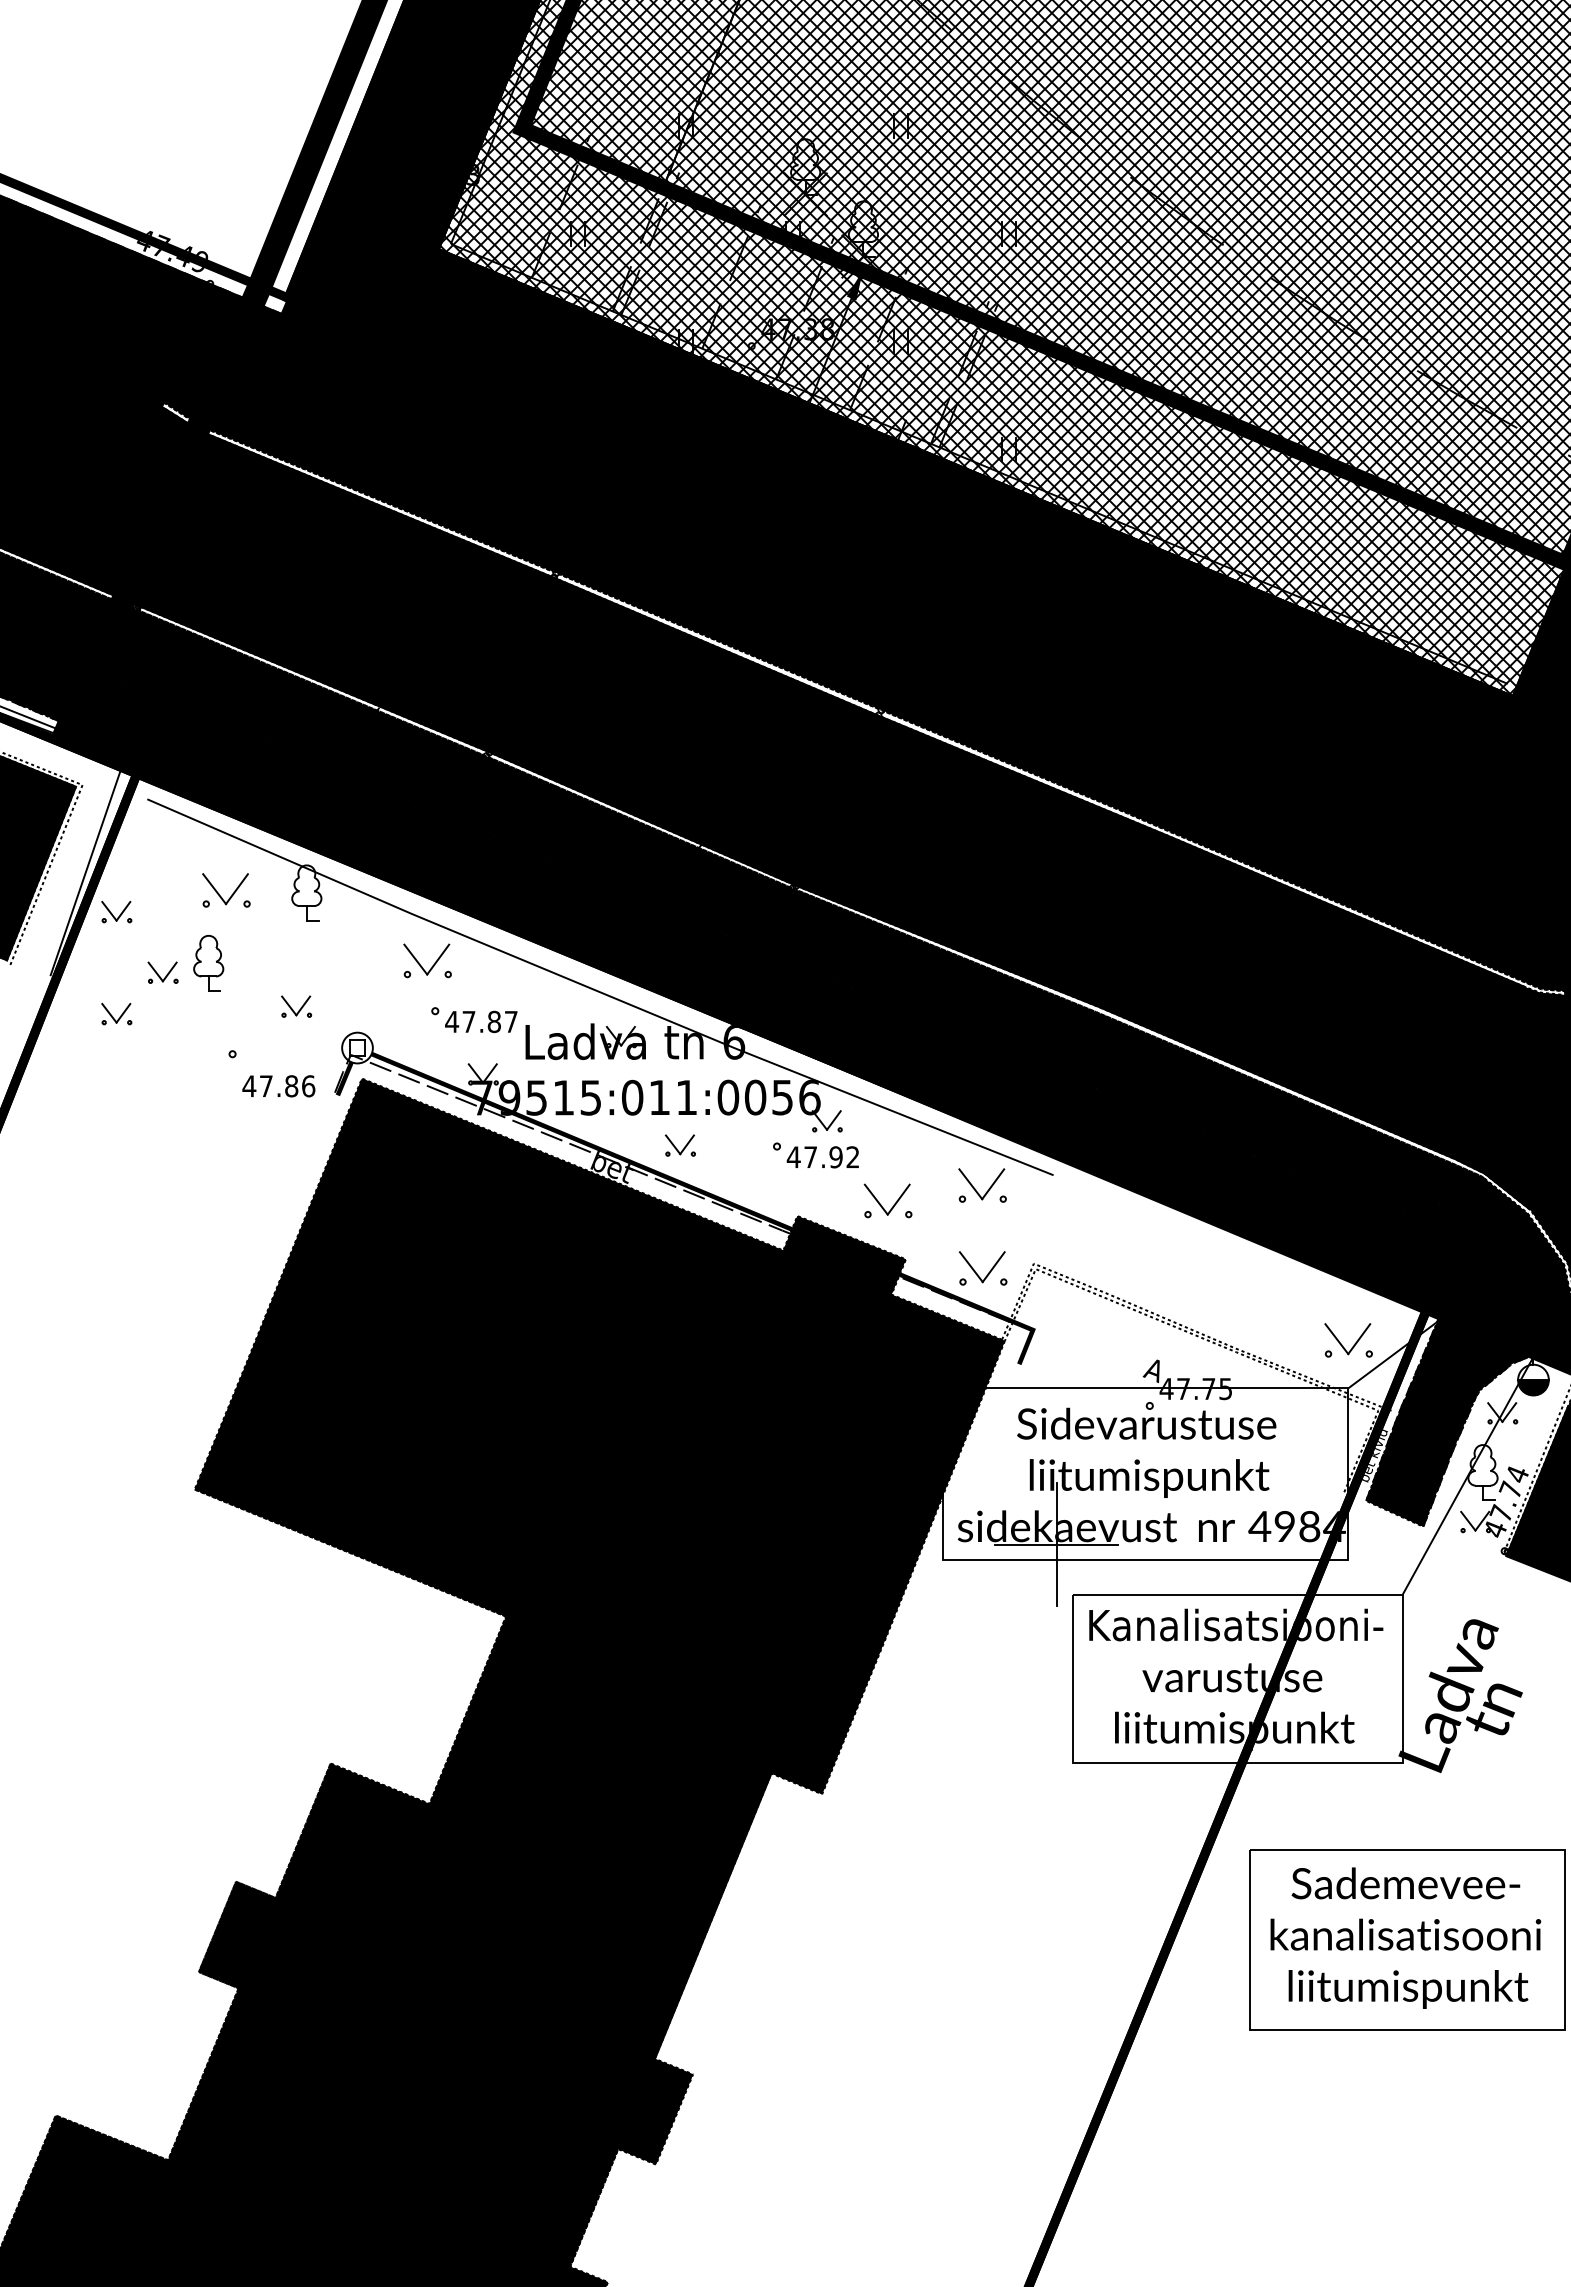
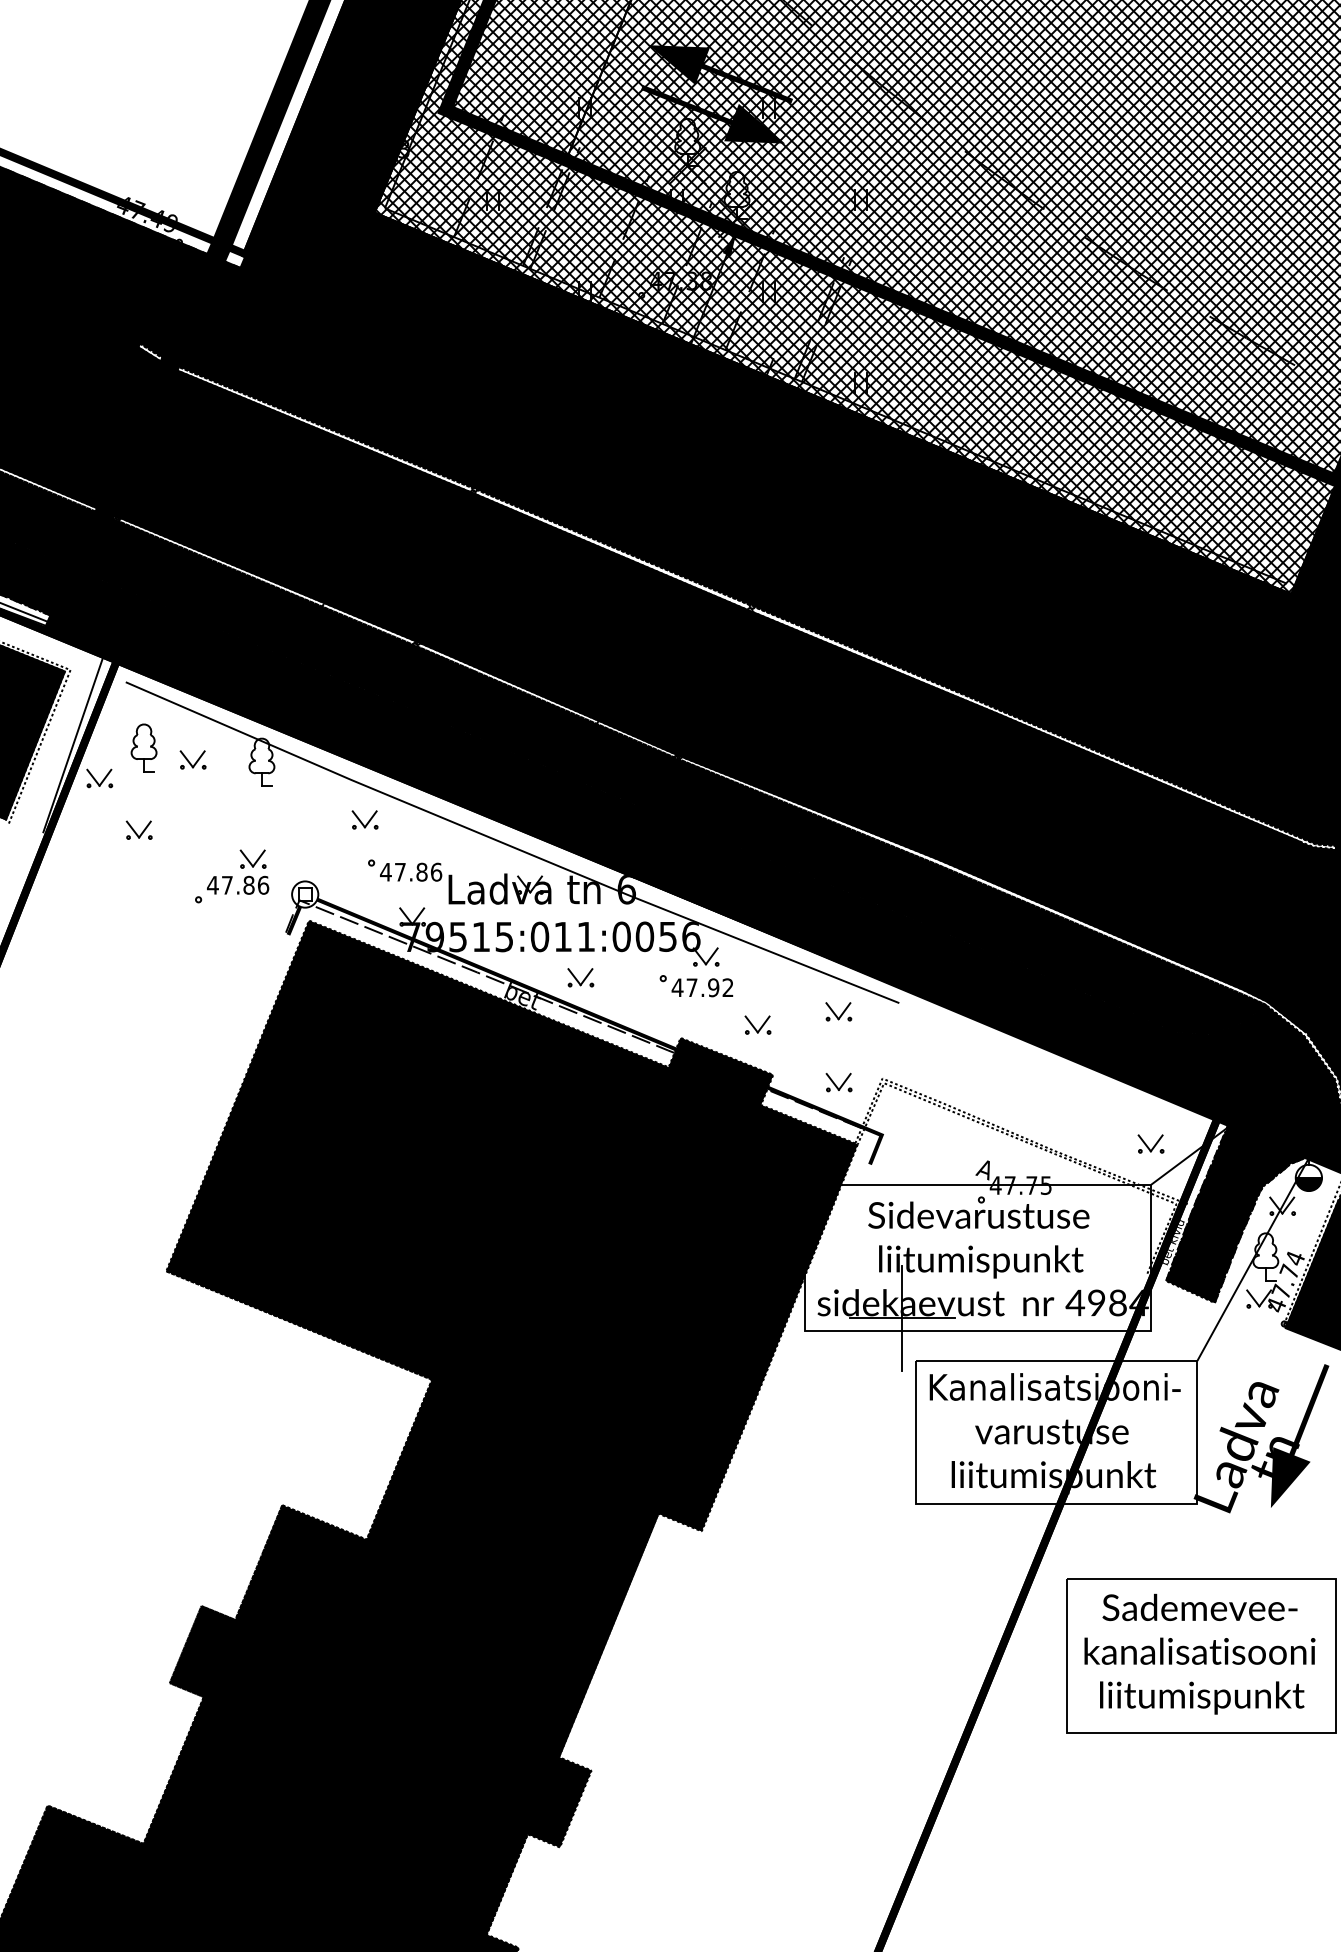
fill: (844, 86) -> (720, 73), added
fill: (834, 133) -> (712, 113), added
part: (225, 890) -> (192, 760), size x0.62
part: (427, 960) -> (364, 819), size x0.62
part: (208, 963) -> (143, 748), moved
part: (116, 1013) -> (99, 865), removed
text: (511, 1021) -> (436, 871), 47.87 -> 47.86
text: (278, 1086) -> (237, 885), moved
part: (982, 1185) -> (838, 1011), size x0.62
part: (887, 1201) -> (757, 1025), size x0.62
part: (982, 1268) -> (838, 1082), size x0.62
part: (1348, 1340) -> (1151, 1144), size x0.62
fill: (1522, 1682) -> (1299, 1436), added

